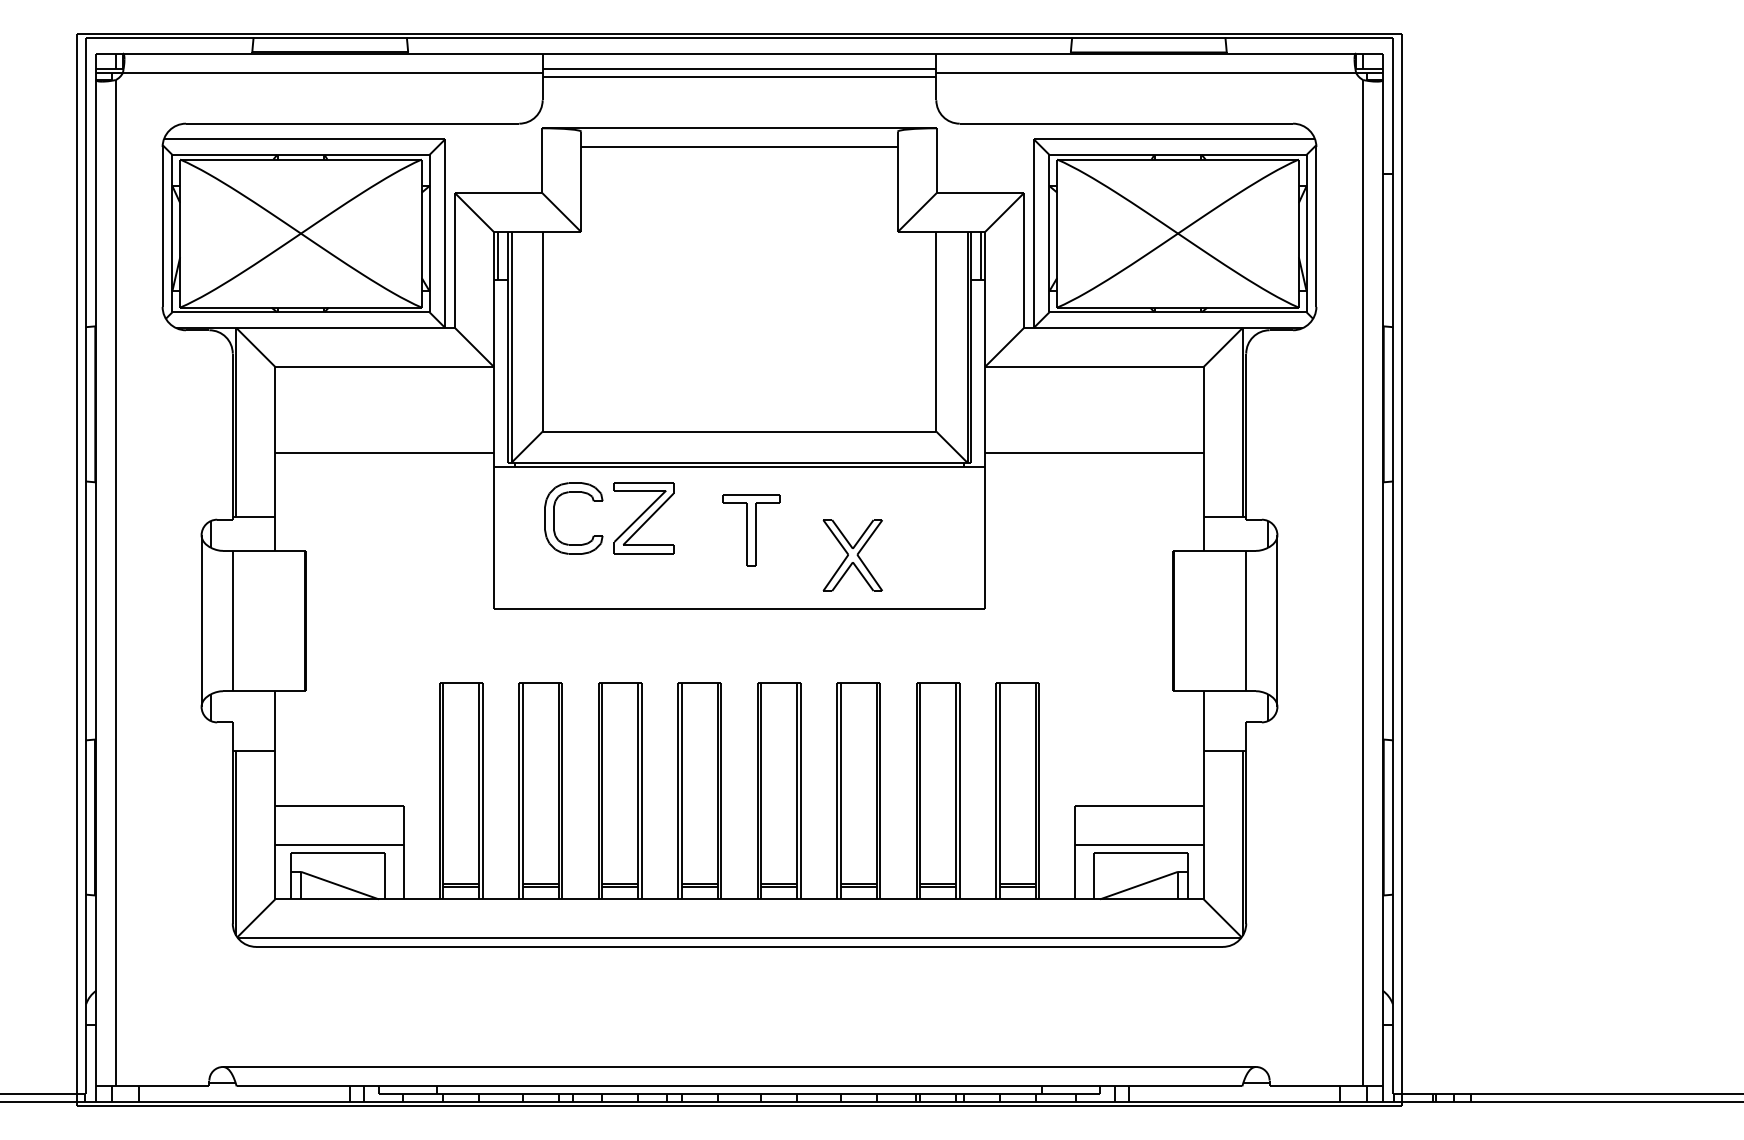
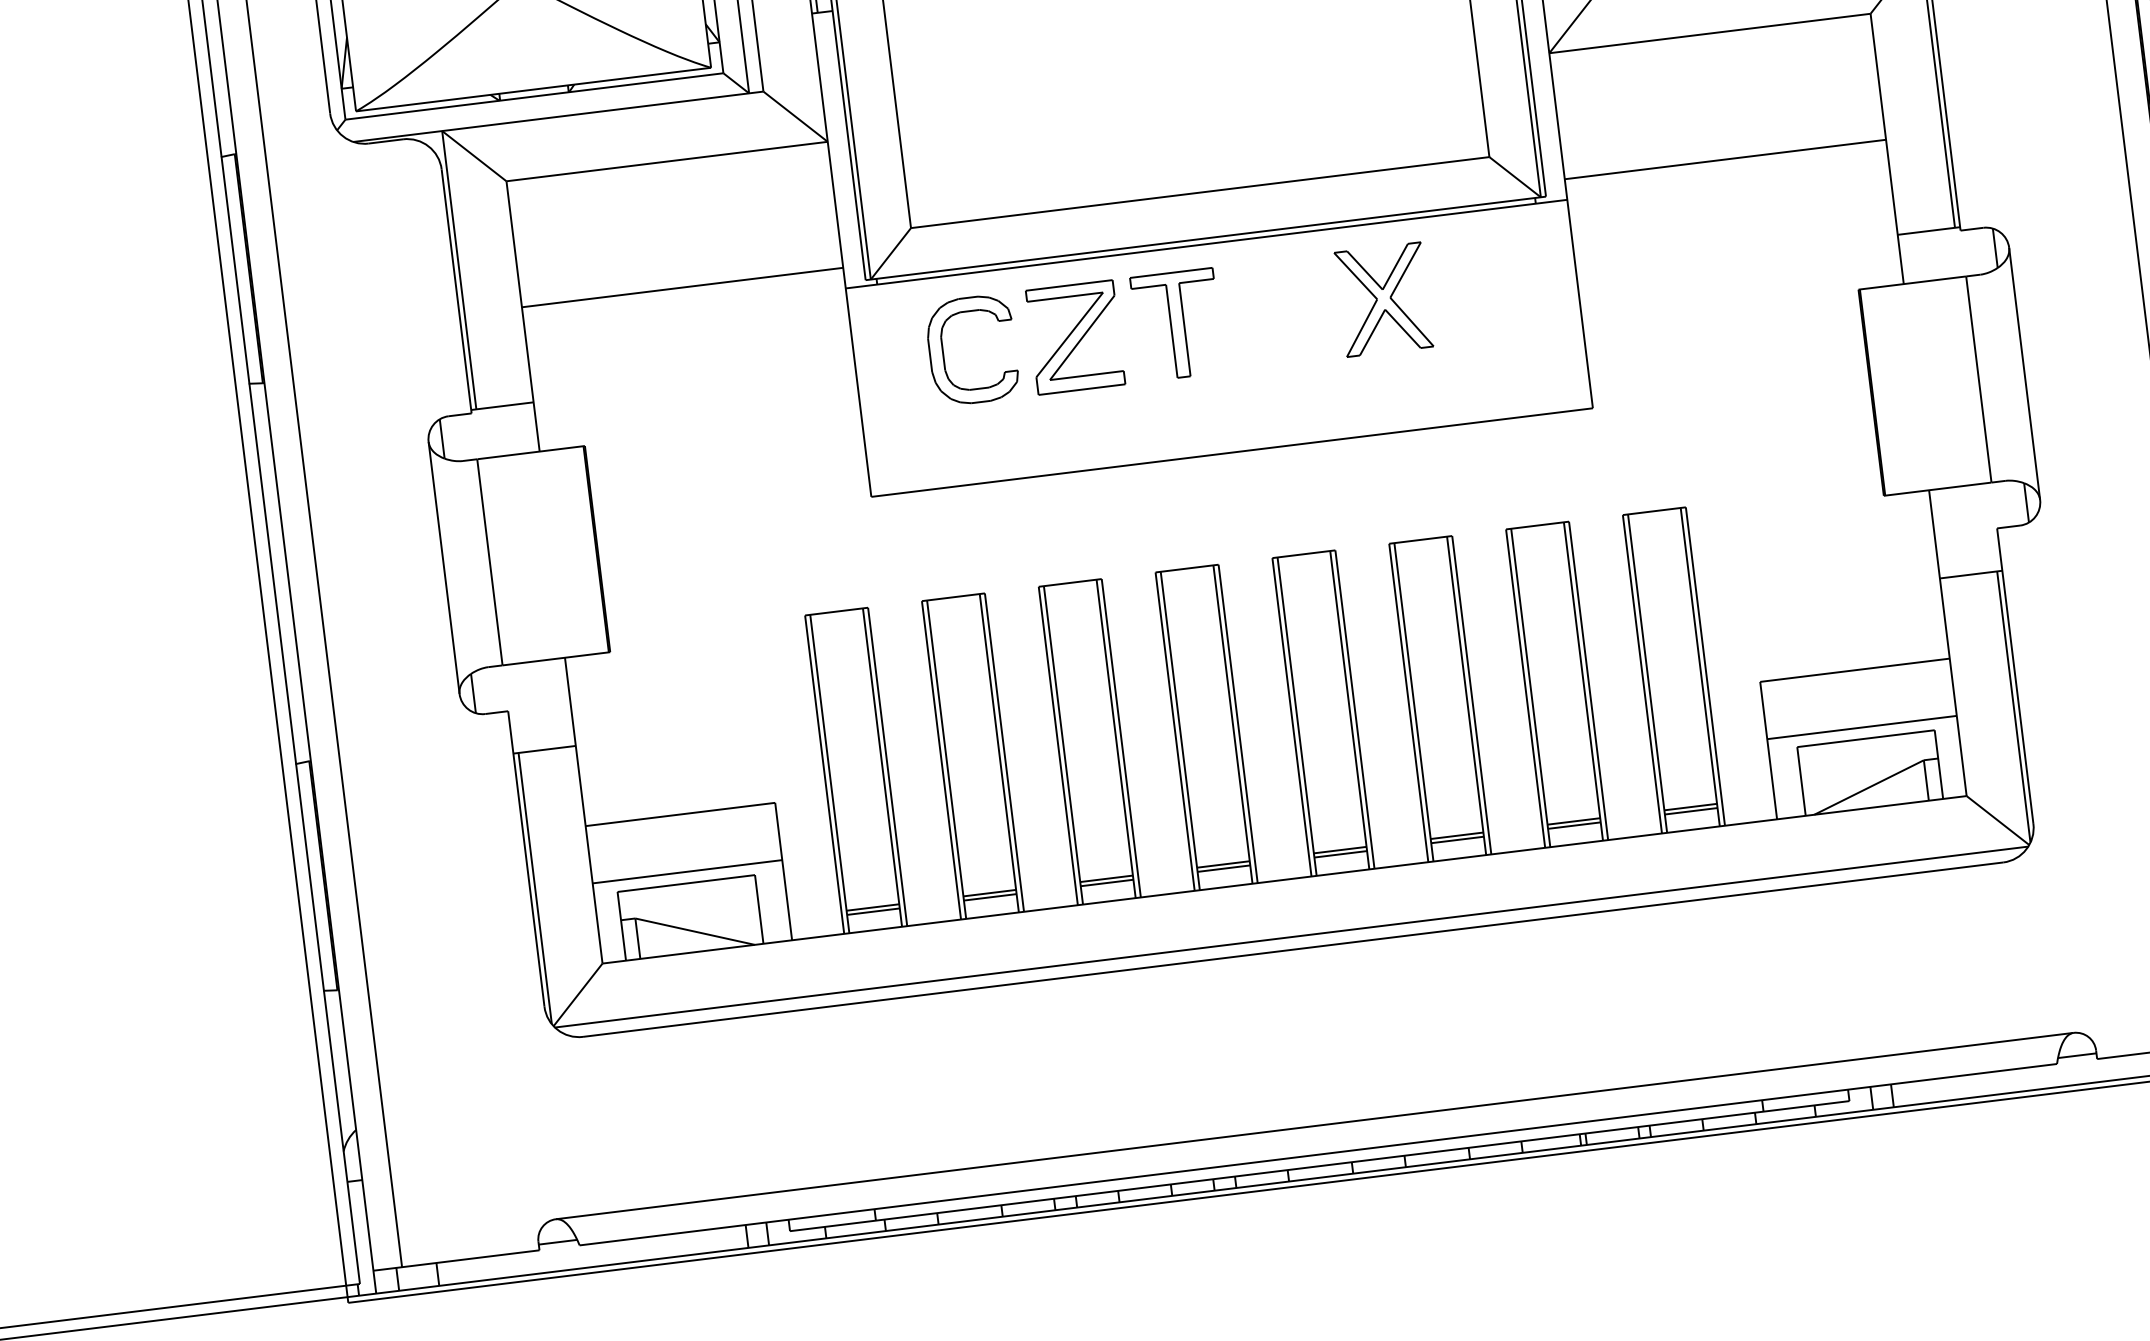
part: (751, 530) -> (1177, 324), moved
part: (852, 555) -> (1383, 299), moved

